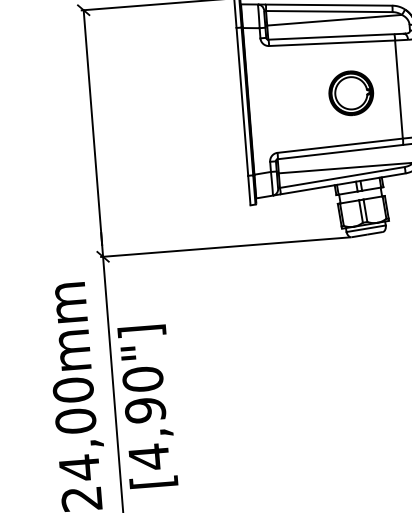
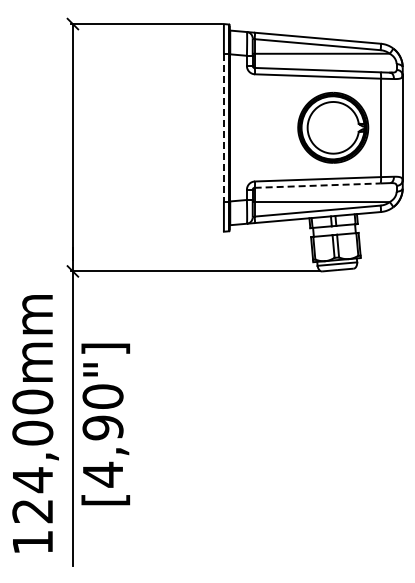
part: (350, 92) -> (332, 127), size x1.6
line: (242, 102) -> (223, 128), solid -> dashed
line: (341, 151) -> (318, 185), solid -> dashed

